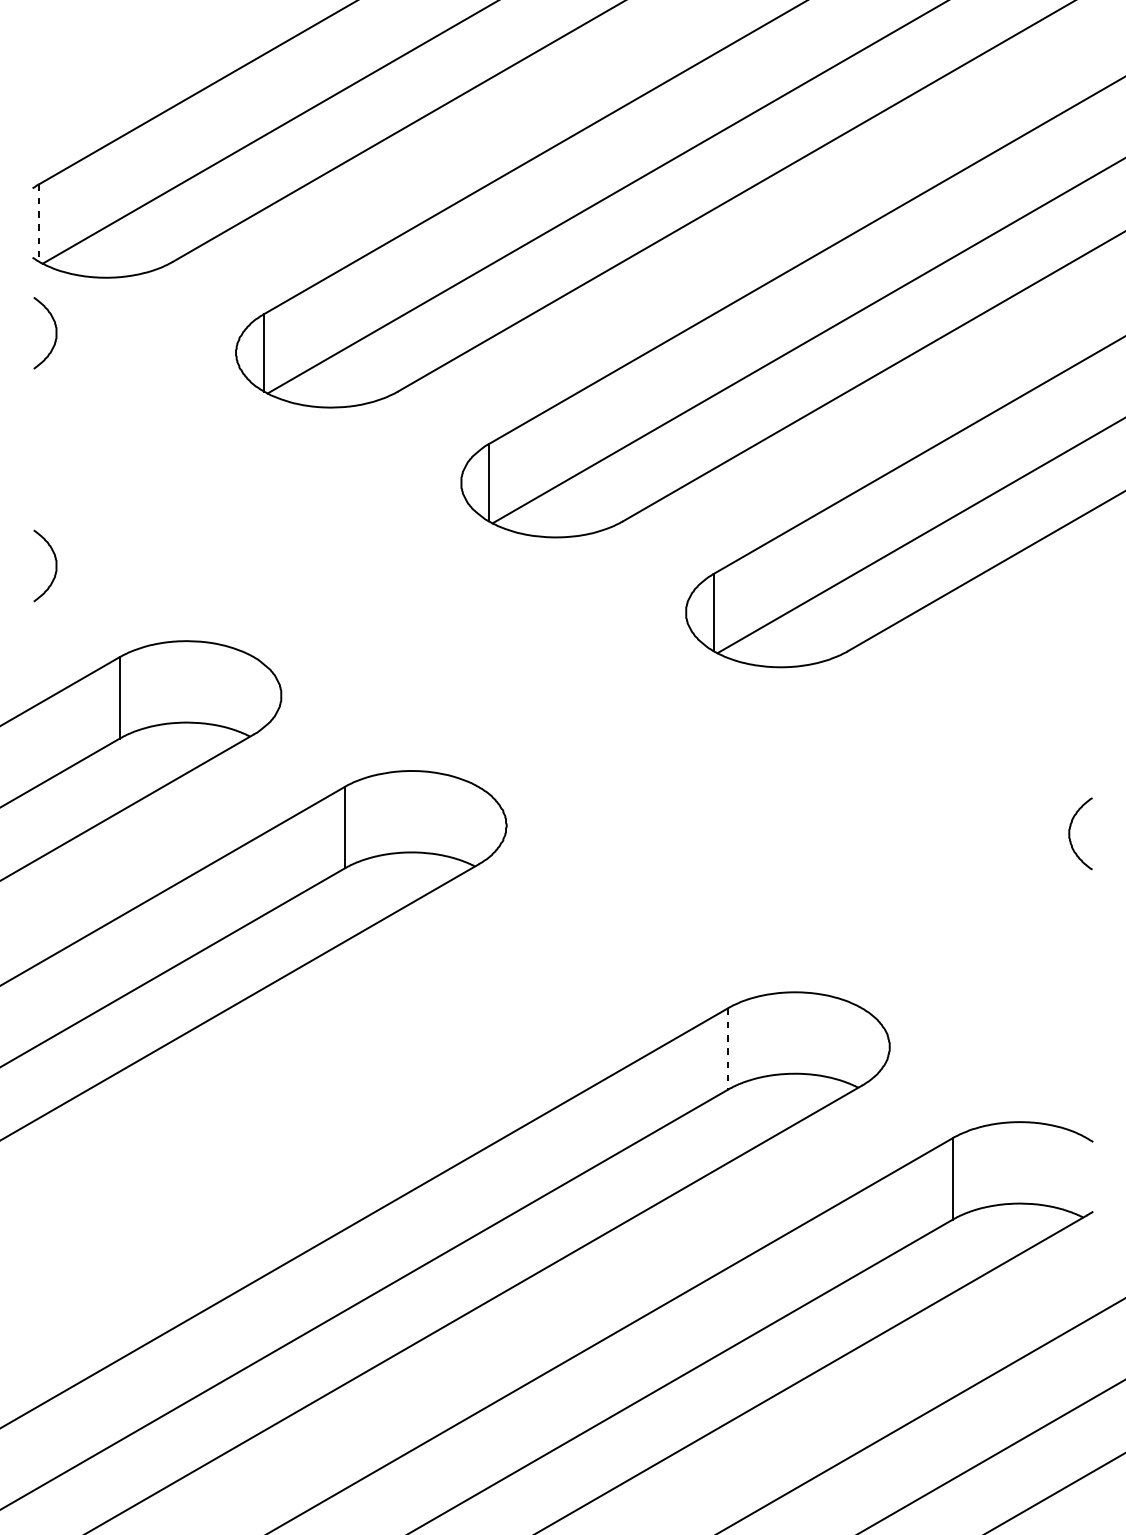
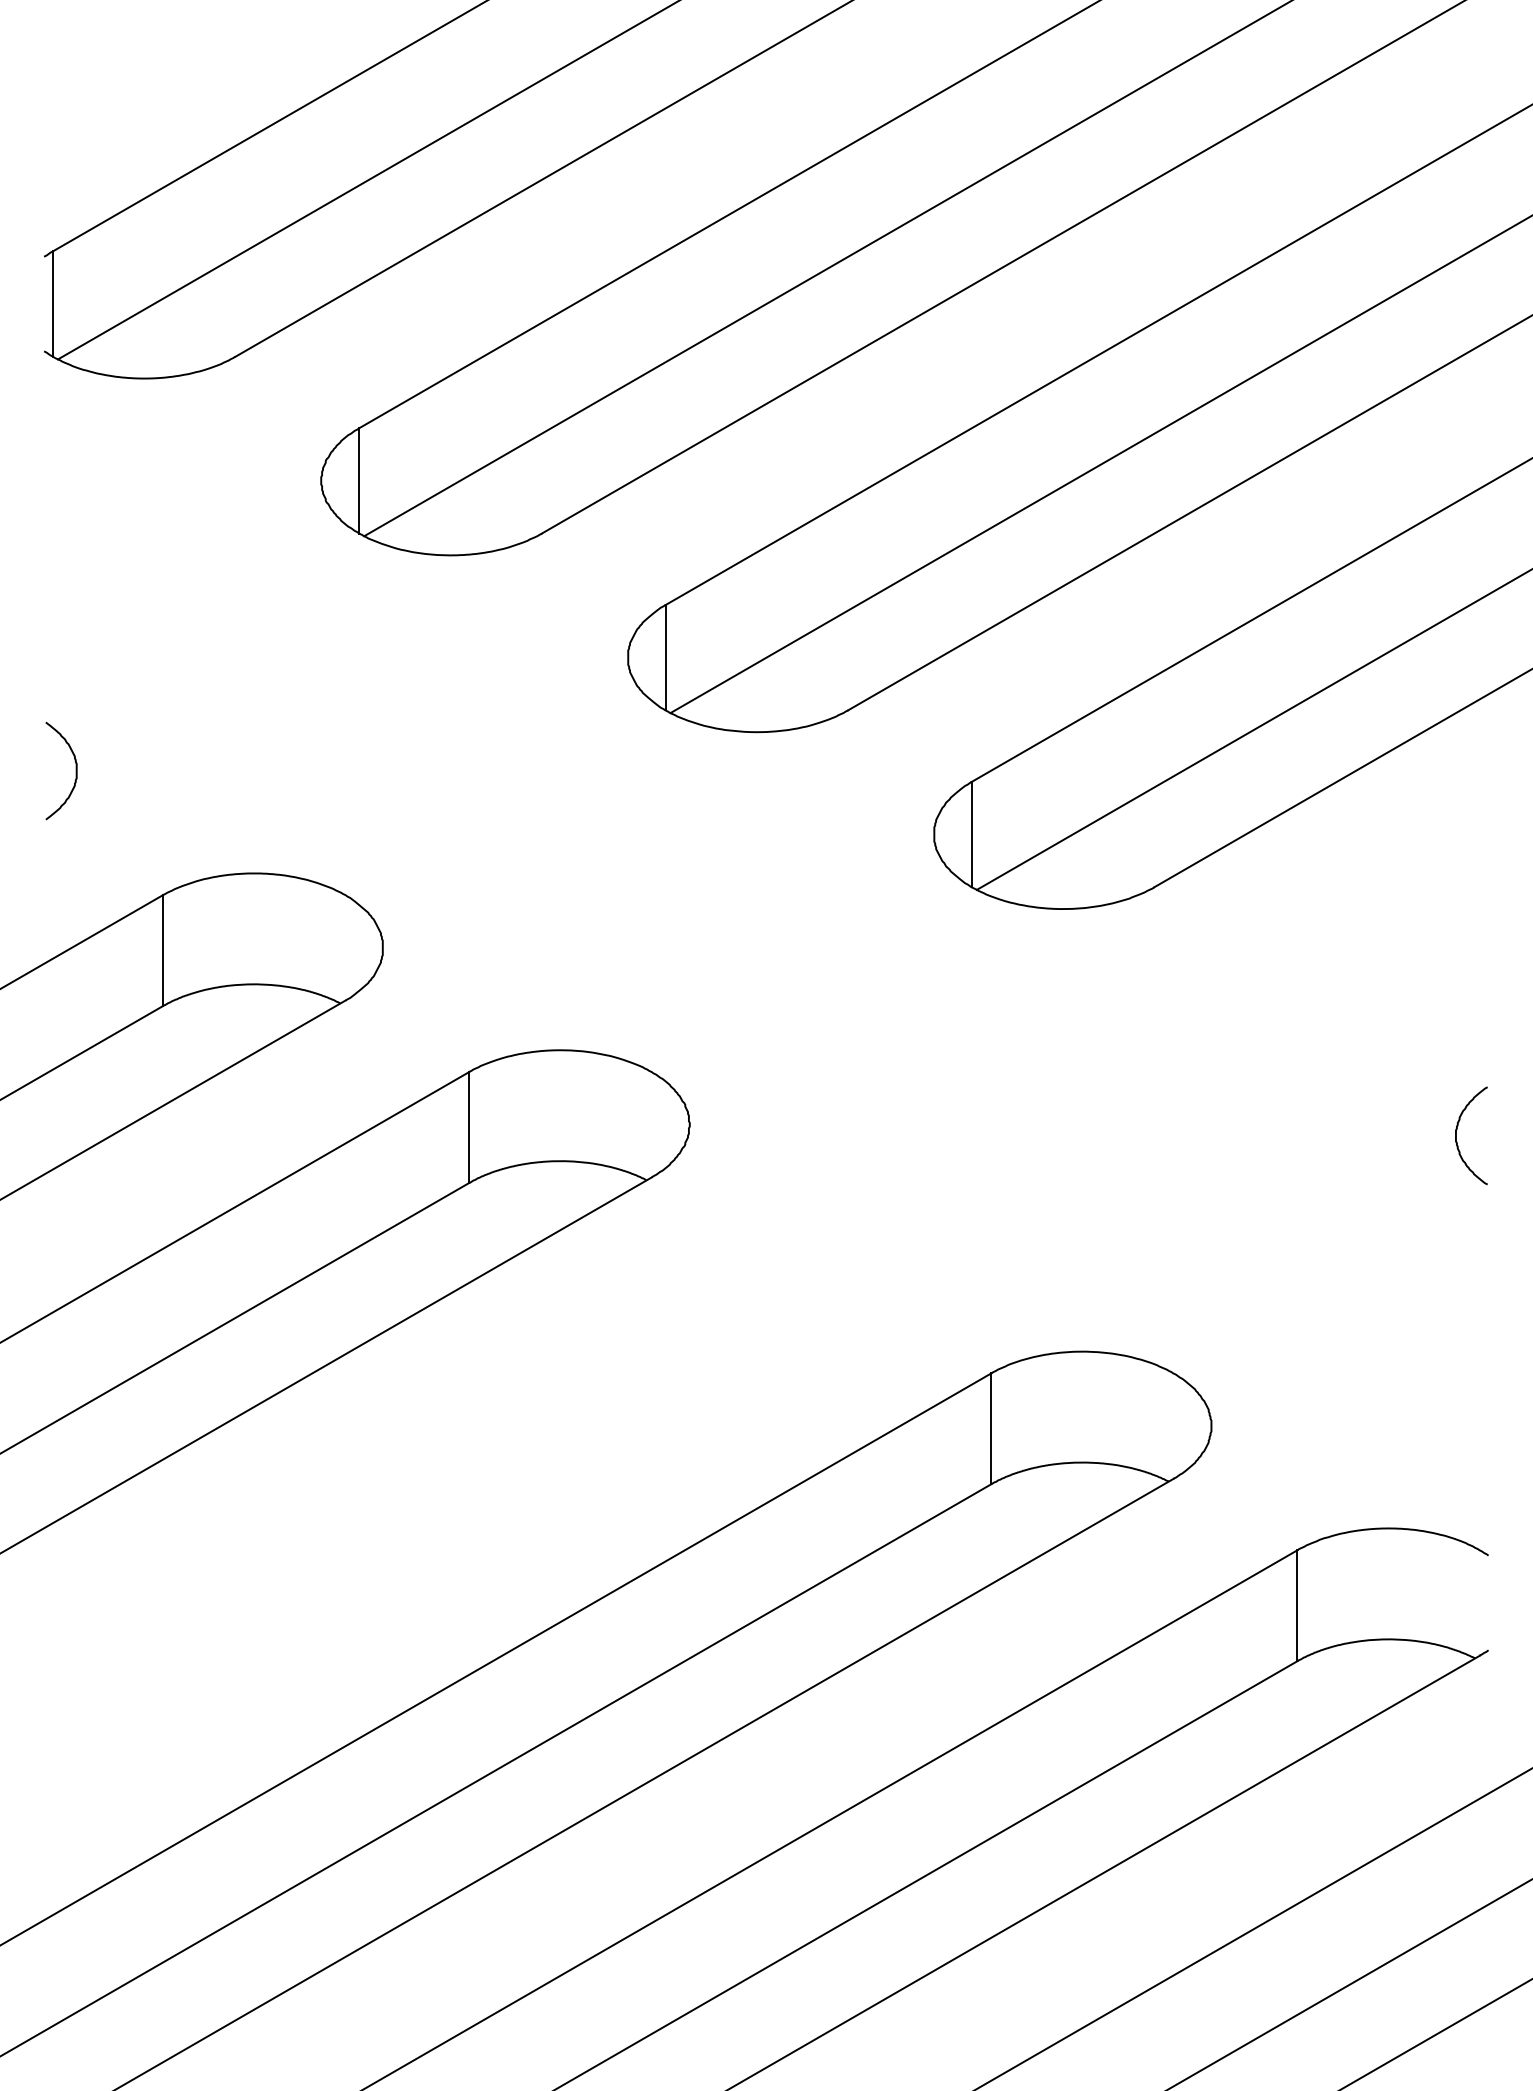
line: (39, 223) -> (53, 304), dashed -> solid
curve: (55, 333) -> (75, 454), removed
line: (728, 1049) -> (991, 1429), dashed -> solid

